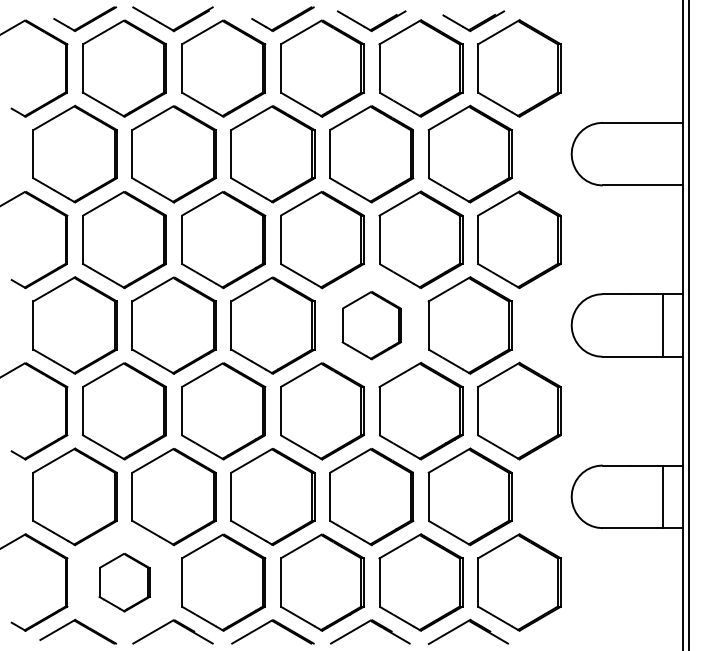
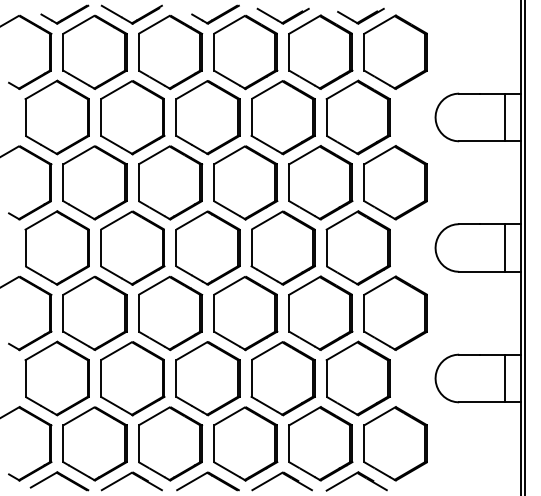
line: (662, 153) -> (504, 116), added
part: (371, 325) -> (283, 248), size x1.43
part: (124, 582) -> (94, 443), size x1.67

